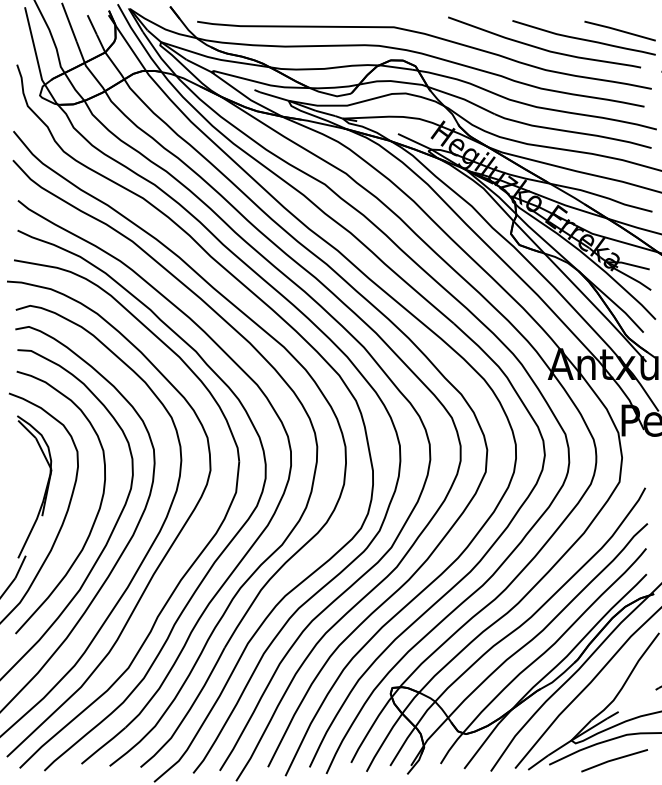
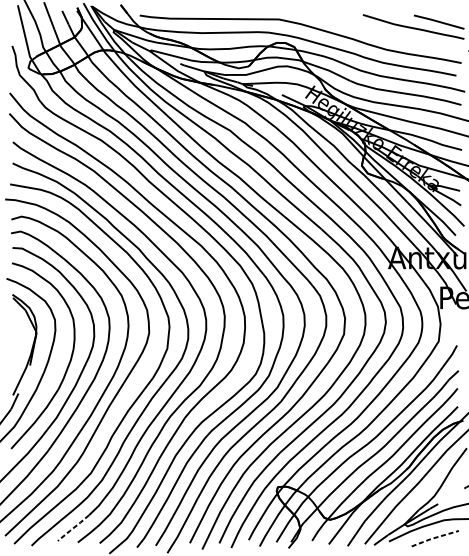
curve: (544, 48) -> (385, 34), removed
line: (102, 746) -> (72, 528), solid -> dashed
line: (613, 759) -> (434, 537), solid -> dashed

